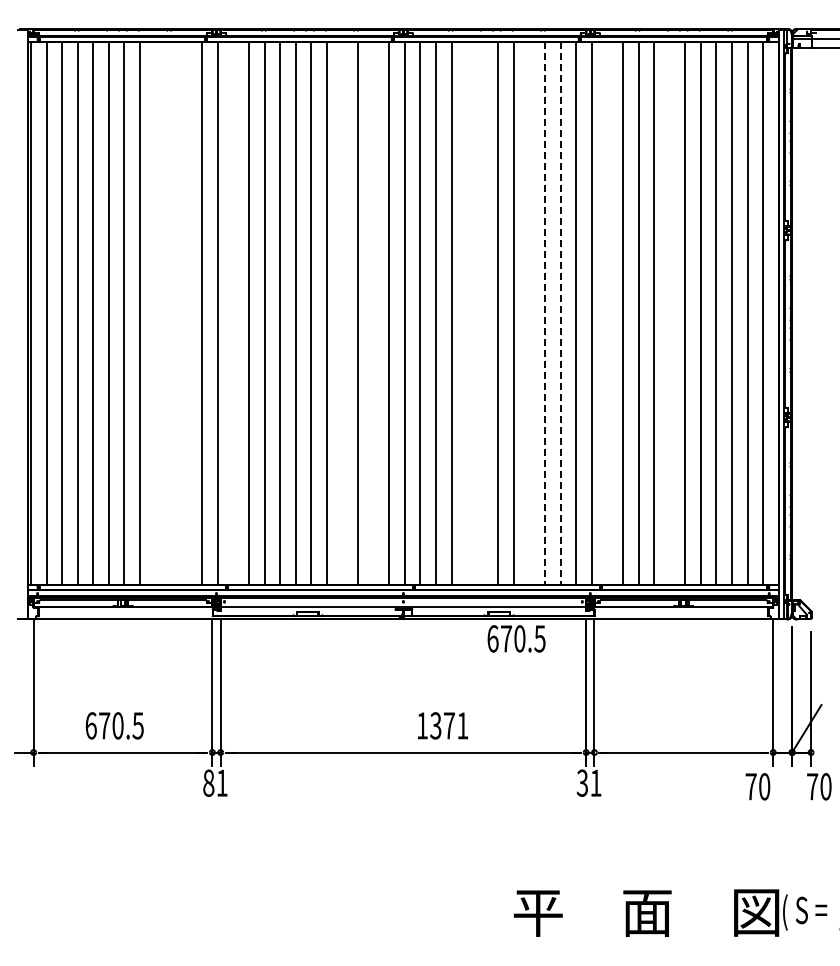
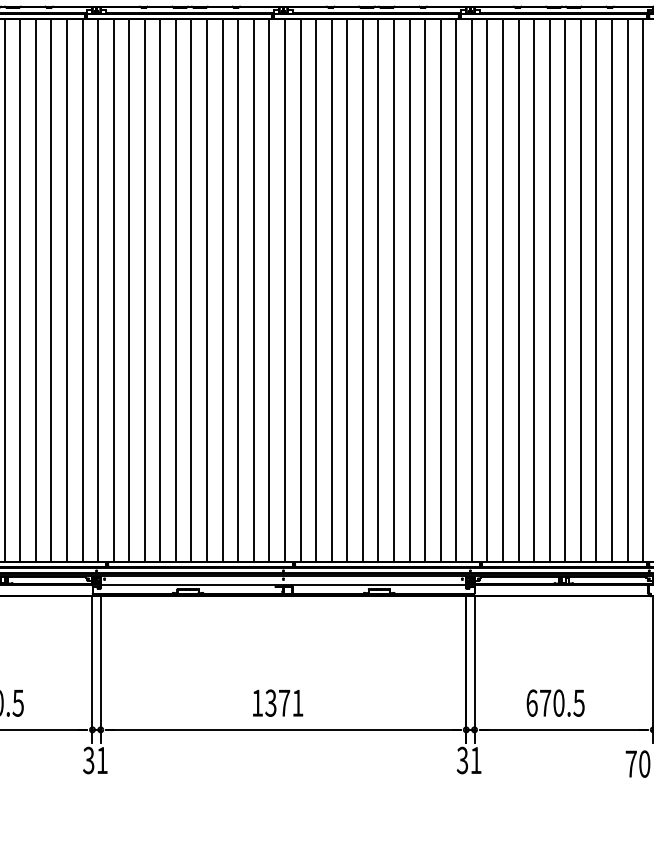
line: (155, 313) -> (35, 290), added
line: (171, 313) -> (51, 290), added
line: (186, 313) -> (66, 290), added
line: (233, 313) -> (113, 290), added
line: (342, 313) -> (222, 290), added
line: (373, 313) -> (253, 290), added
line: (467, 313) -> (347, 290), added
line: (482, 313) -> (362, 290), added
line: (529, 313) -> (409, 290), added
line: (545, 313) -> (425, 290), dashed -> solid
line: (560, 313) -> (440, 290), dashed -> solid
line: (607, 313) -> (487, 290), added
line: (669, 313) -> (549, 290), added
text: (516, 638) -> (555, 702), moved
text: (442, 725) -> (277, 702), moved
text: (208, 782) -> (88, 759), 81 -> 31

